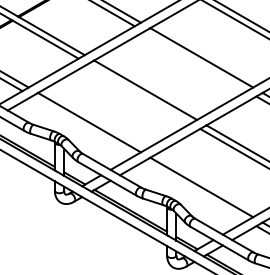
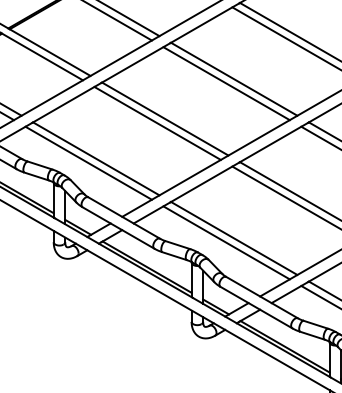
line: (195, 61) -> (226, 83), added
line: (139, 93) -> (157, 122), added
line: (83, 125) -> (88, 162), added
line: (195, 190) -> (226, 242), added

